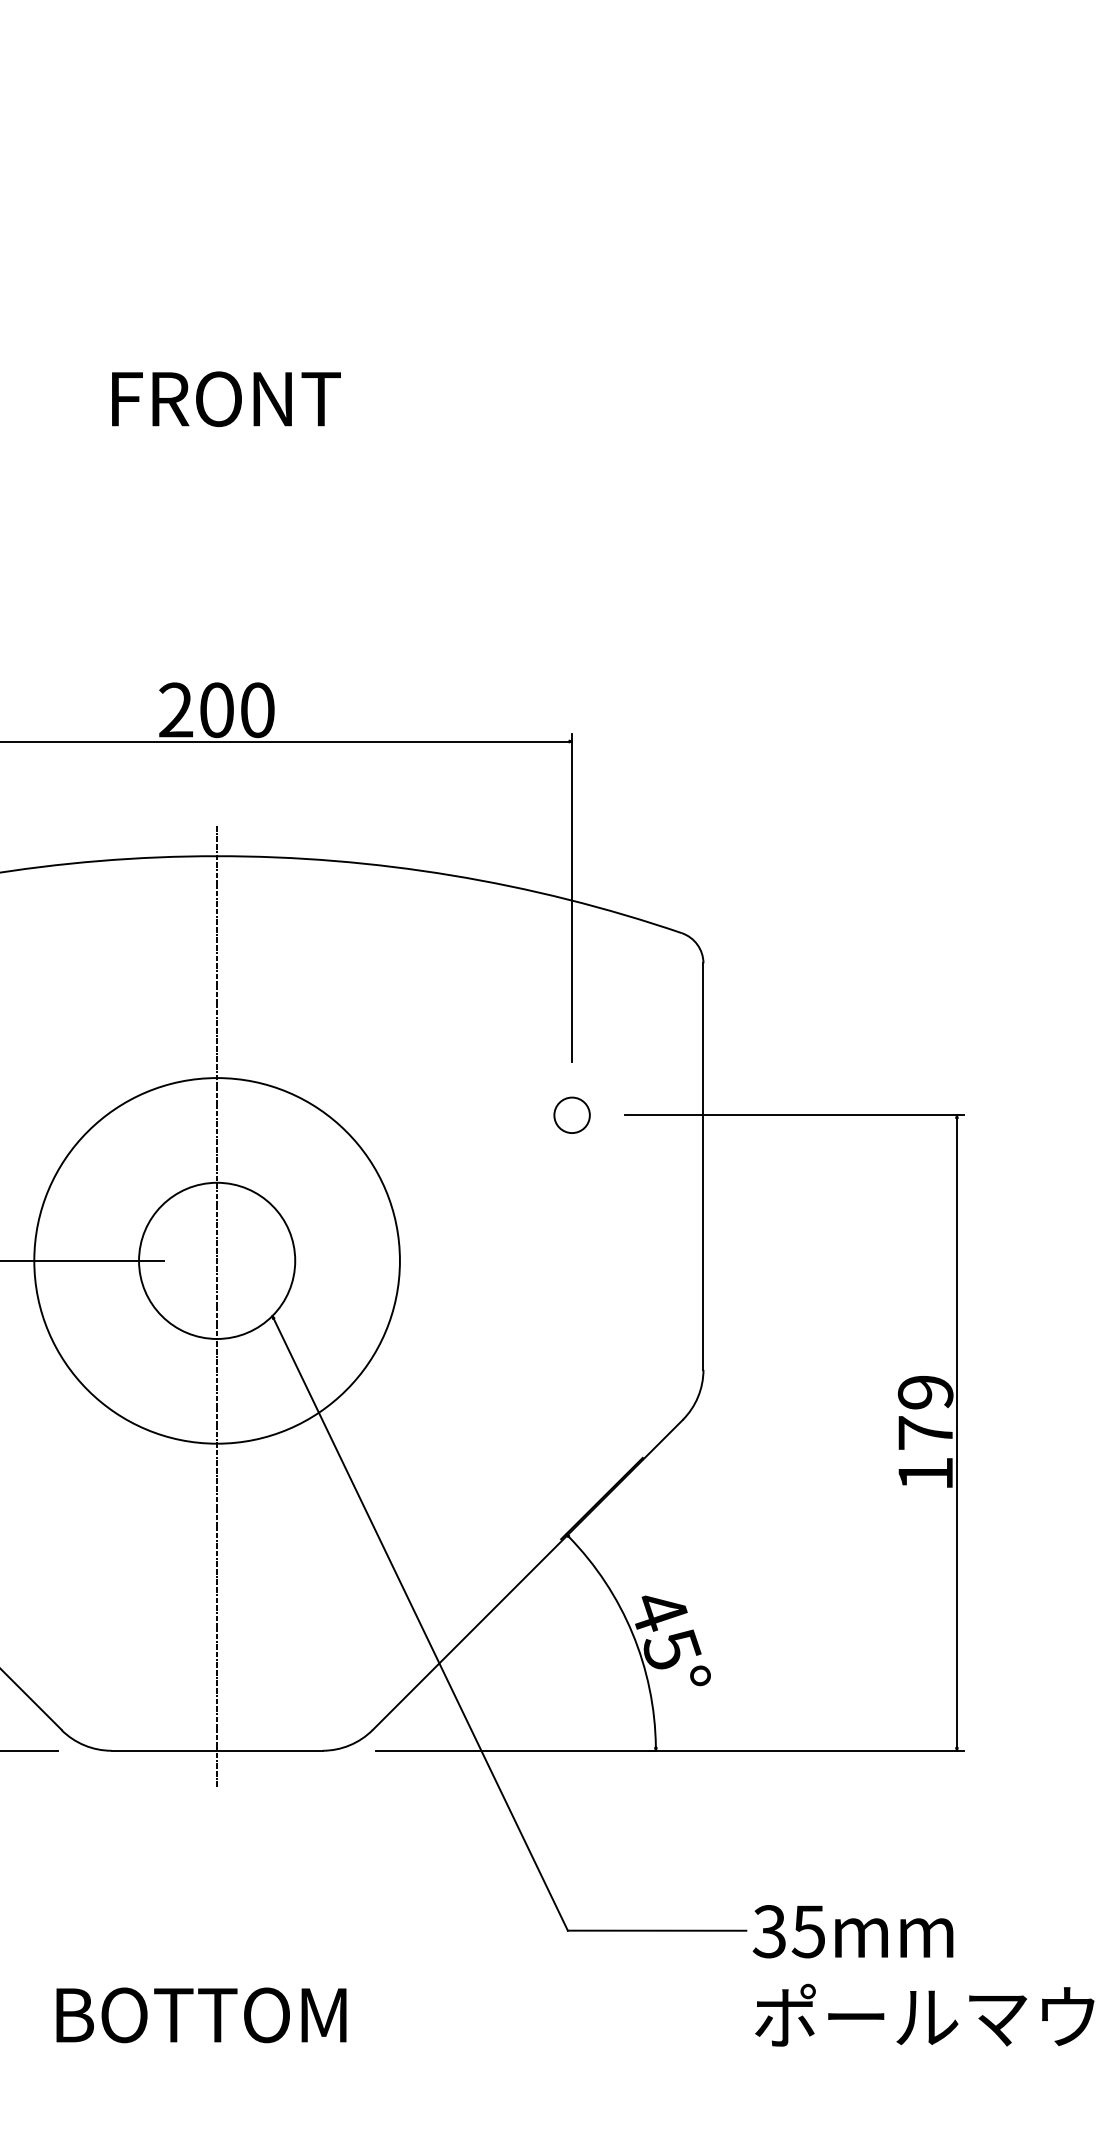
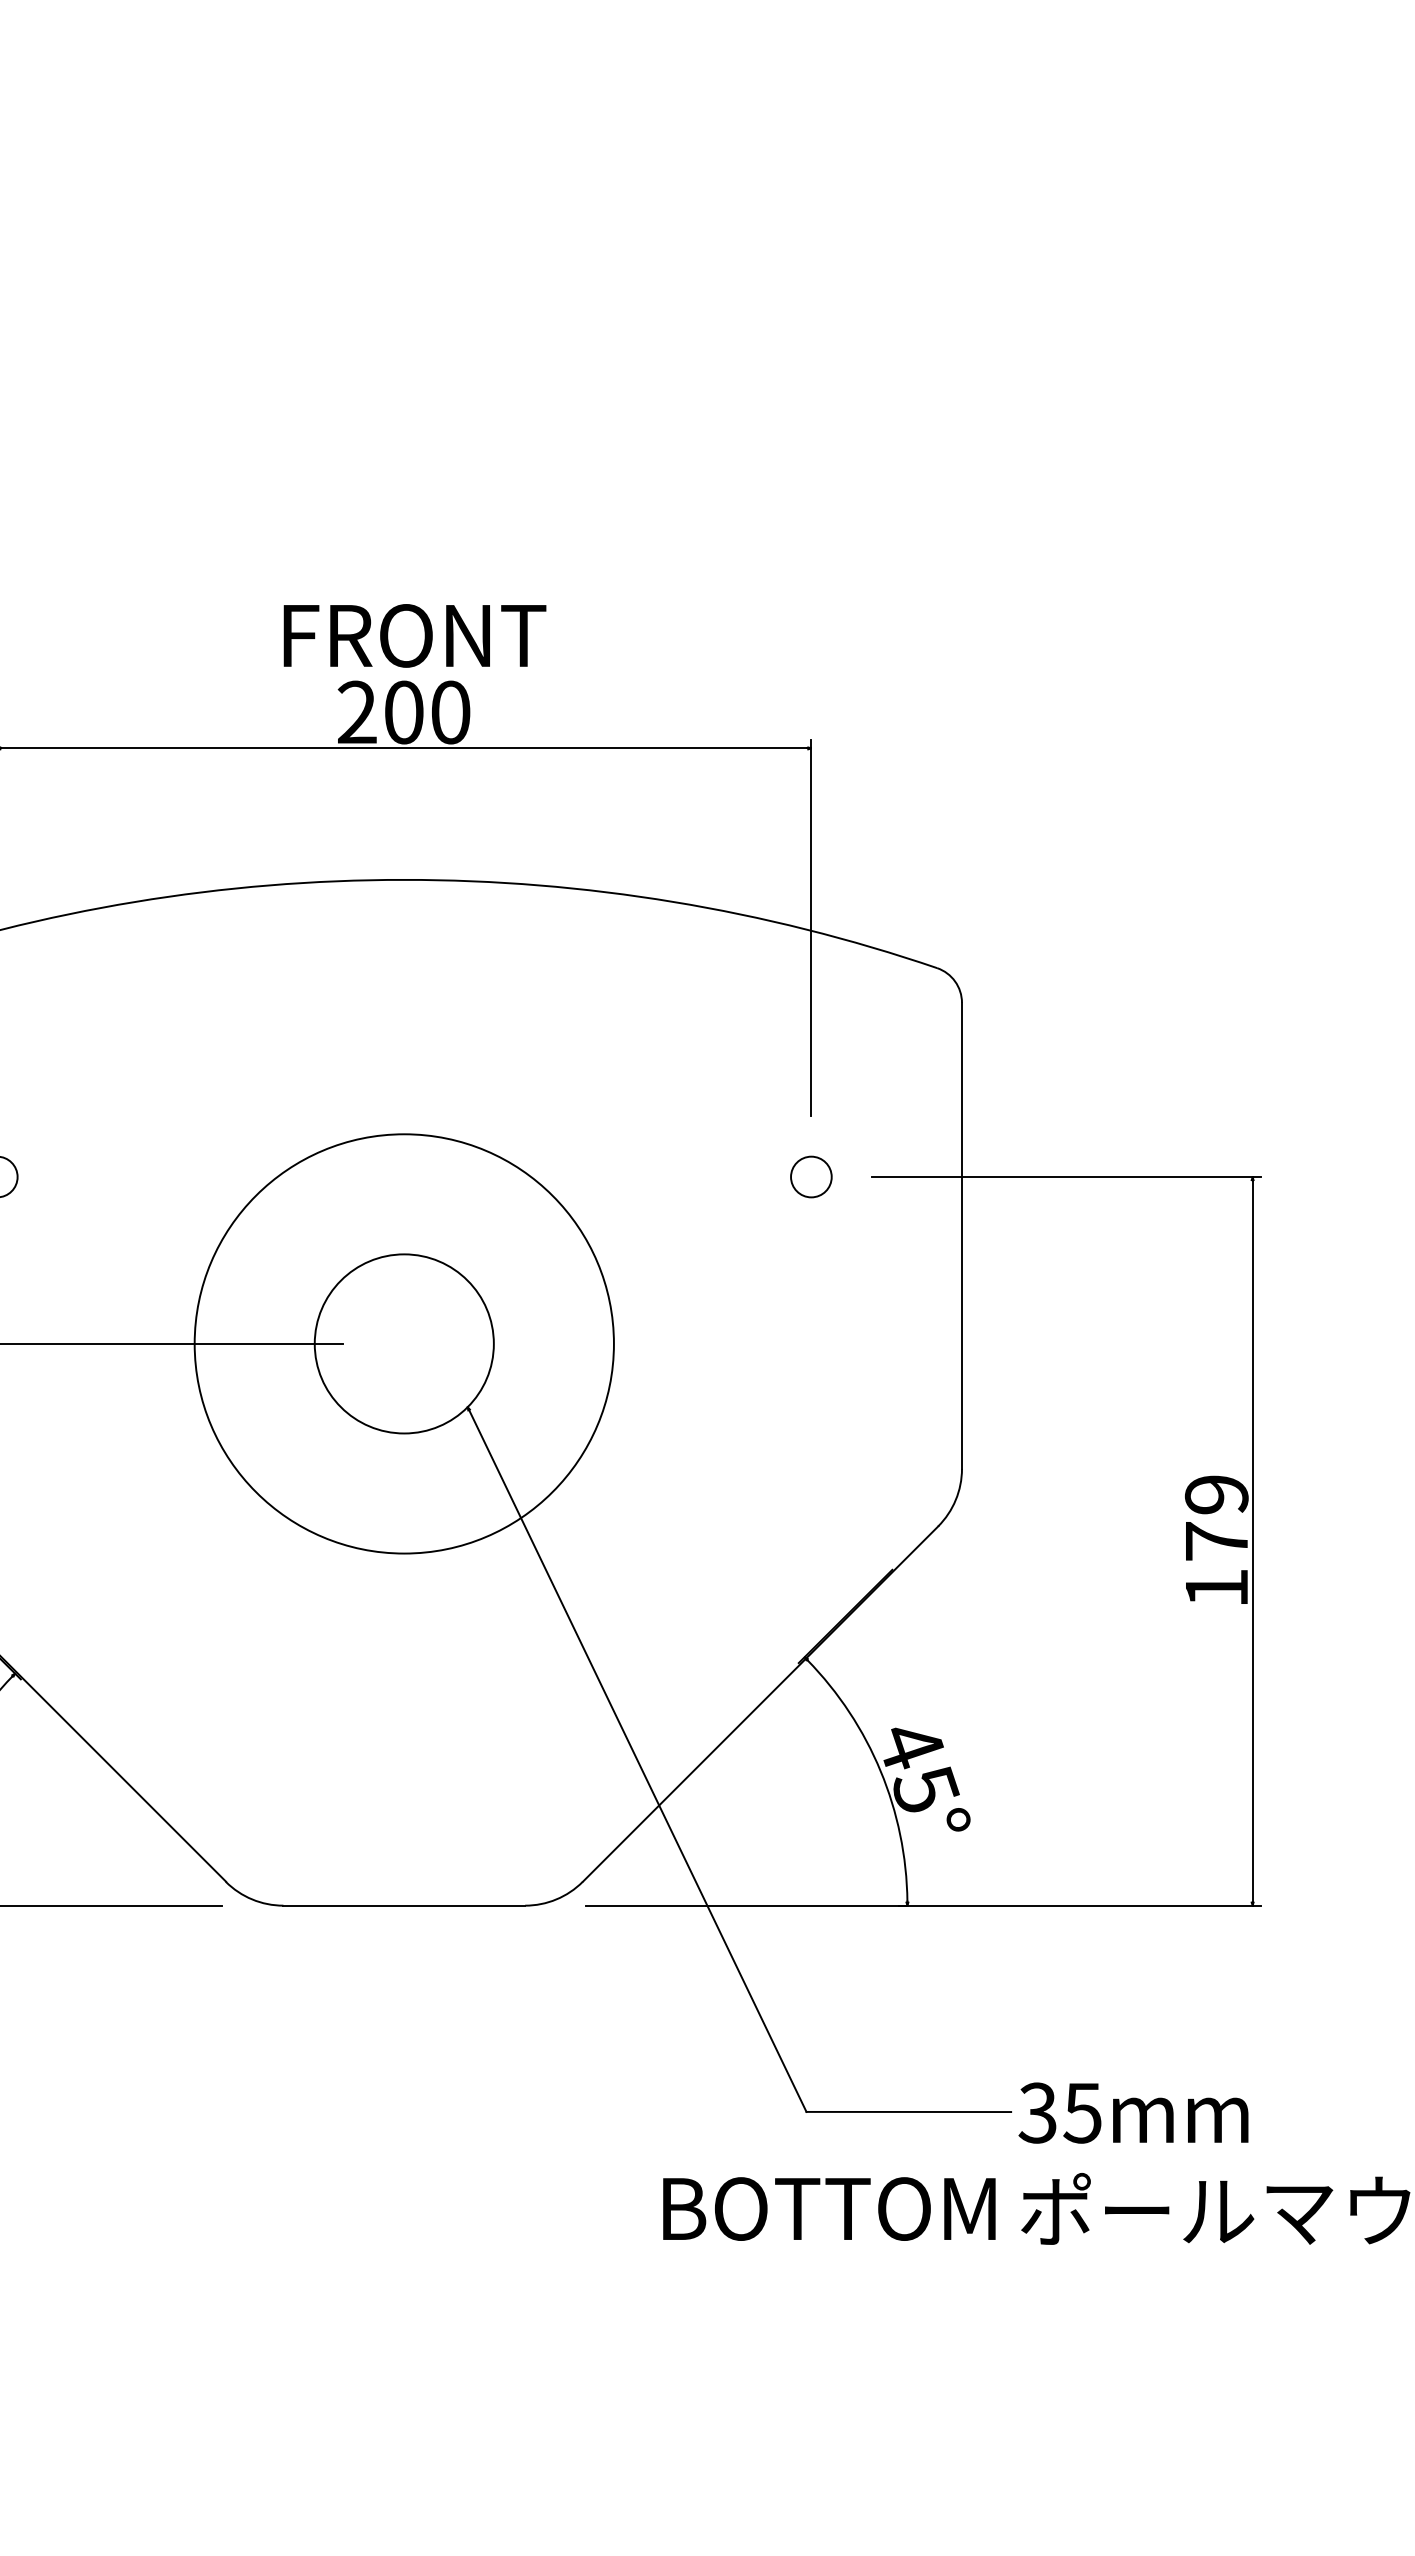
text: (226, 398) -> (414, 635), moved
line: (217, 1305) -> (404, 1395), removed
text: (201, 2014) -> (829, 2208), moved

